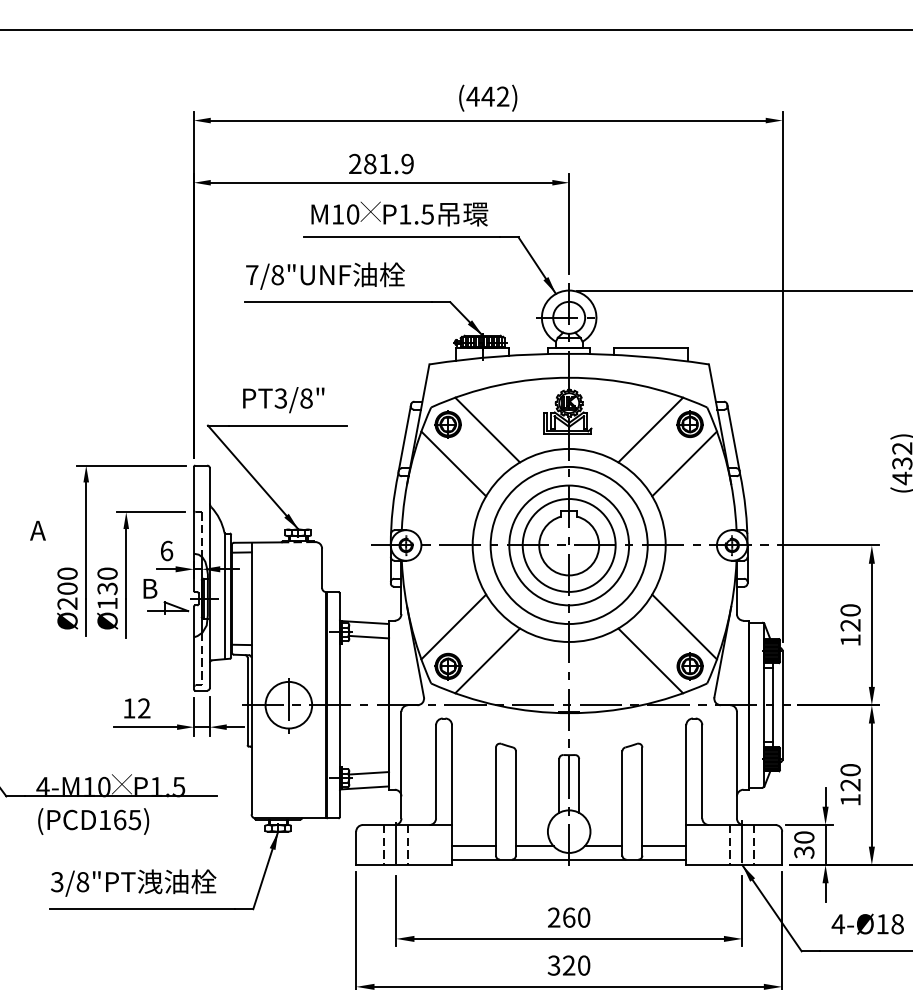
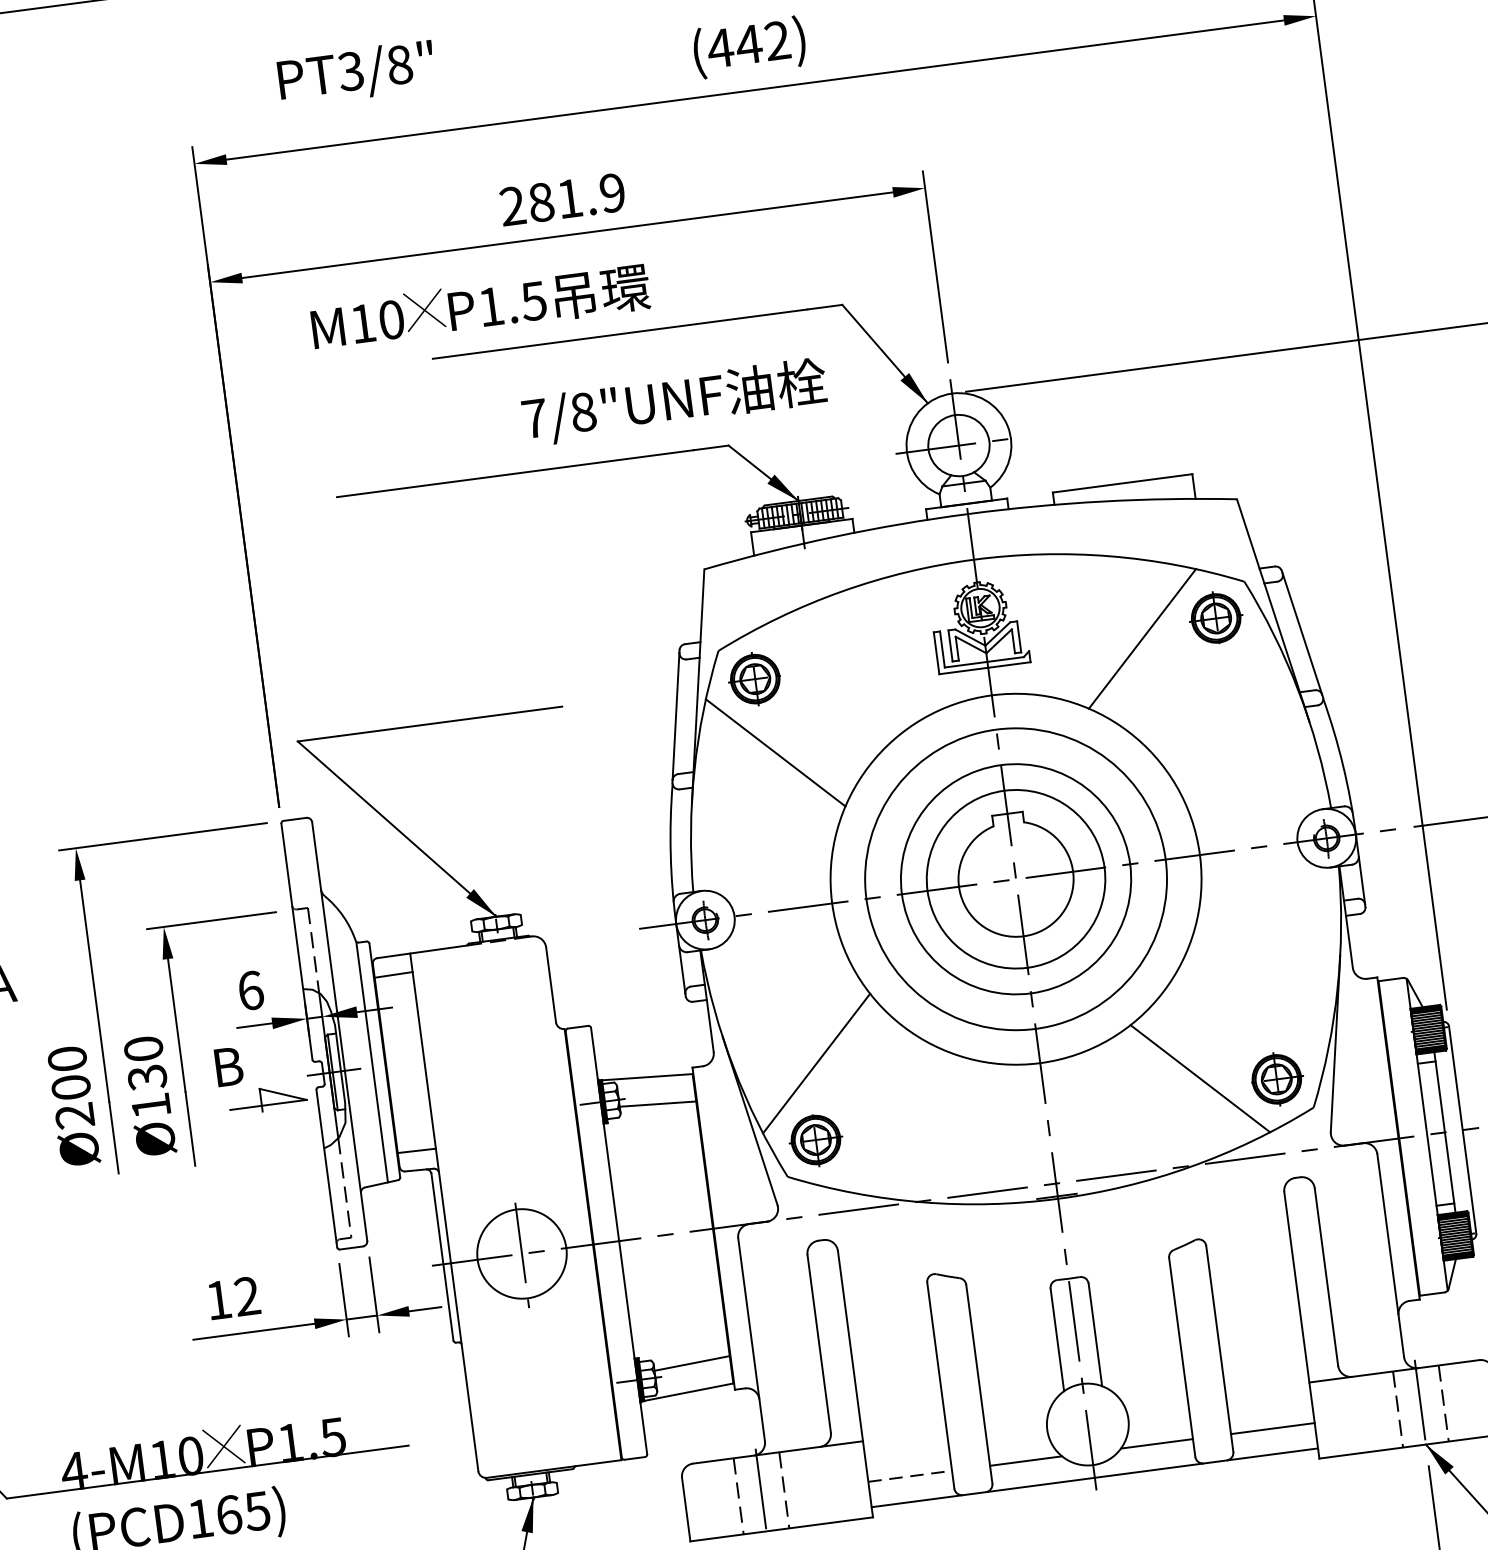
text: (399, 213) -> (479, 306), moved
text: (325, 275) -> (674, 400), moved
text: (283, 400) -> (356, 74), moved
line: (487, 429) -> (831, 678), removed
line: (684, 463) -> (1215, 694), removed
line: (684, 626) -> (1256, 1004), removed
line: (487, 660) -> (889, 1118), removed
line: (474, 846) -> (911, 1476), solid -> dashed

